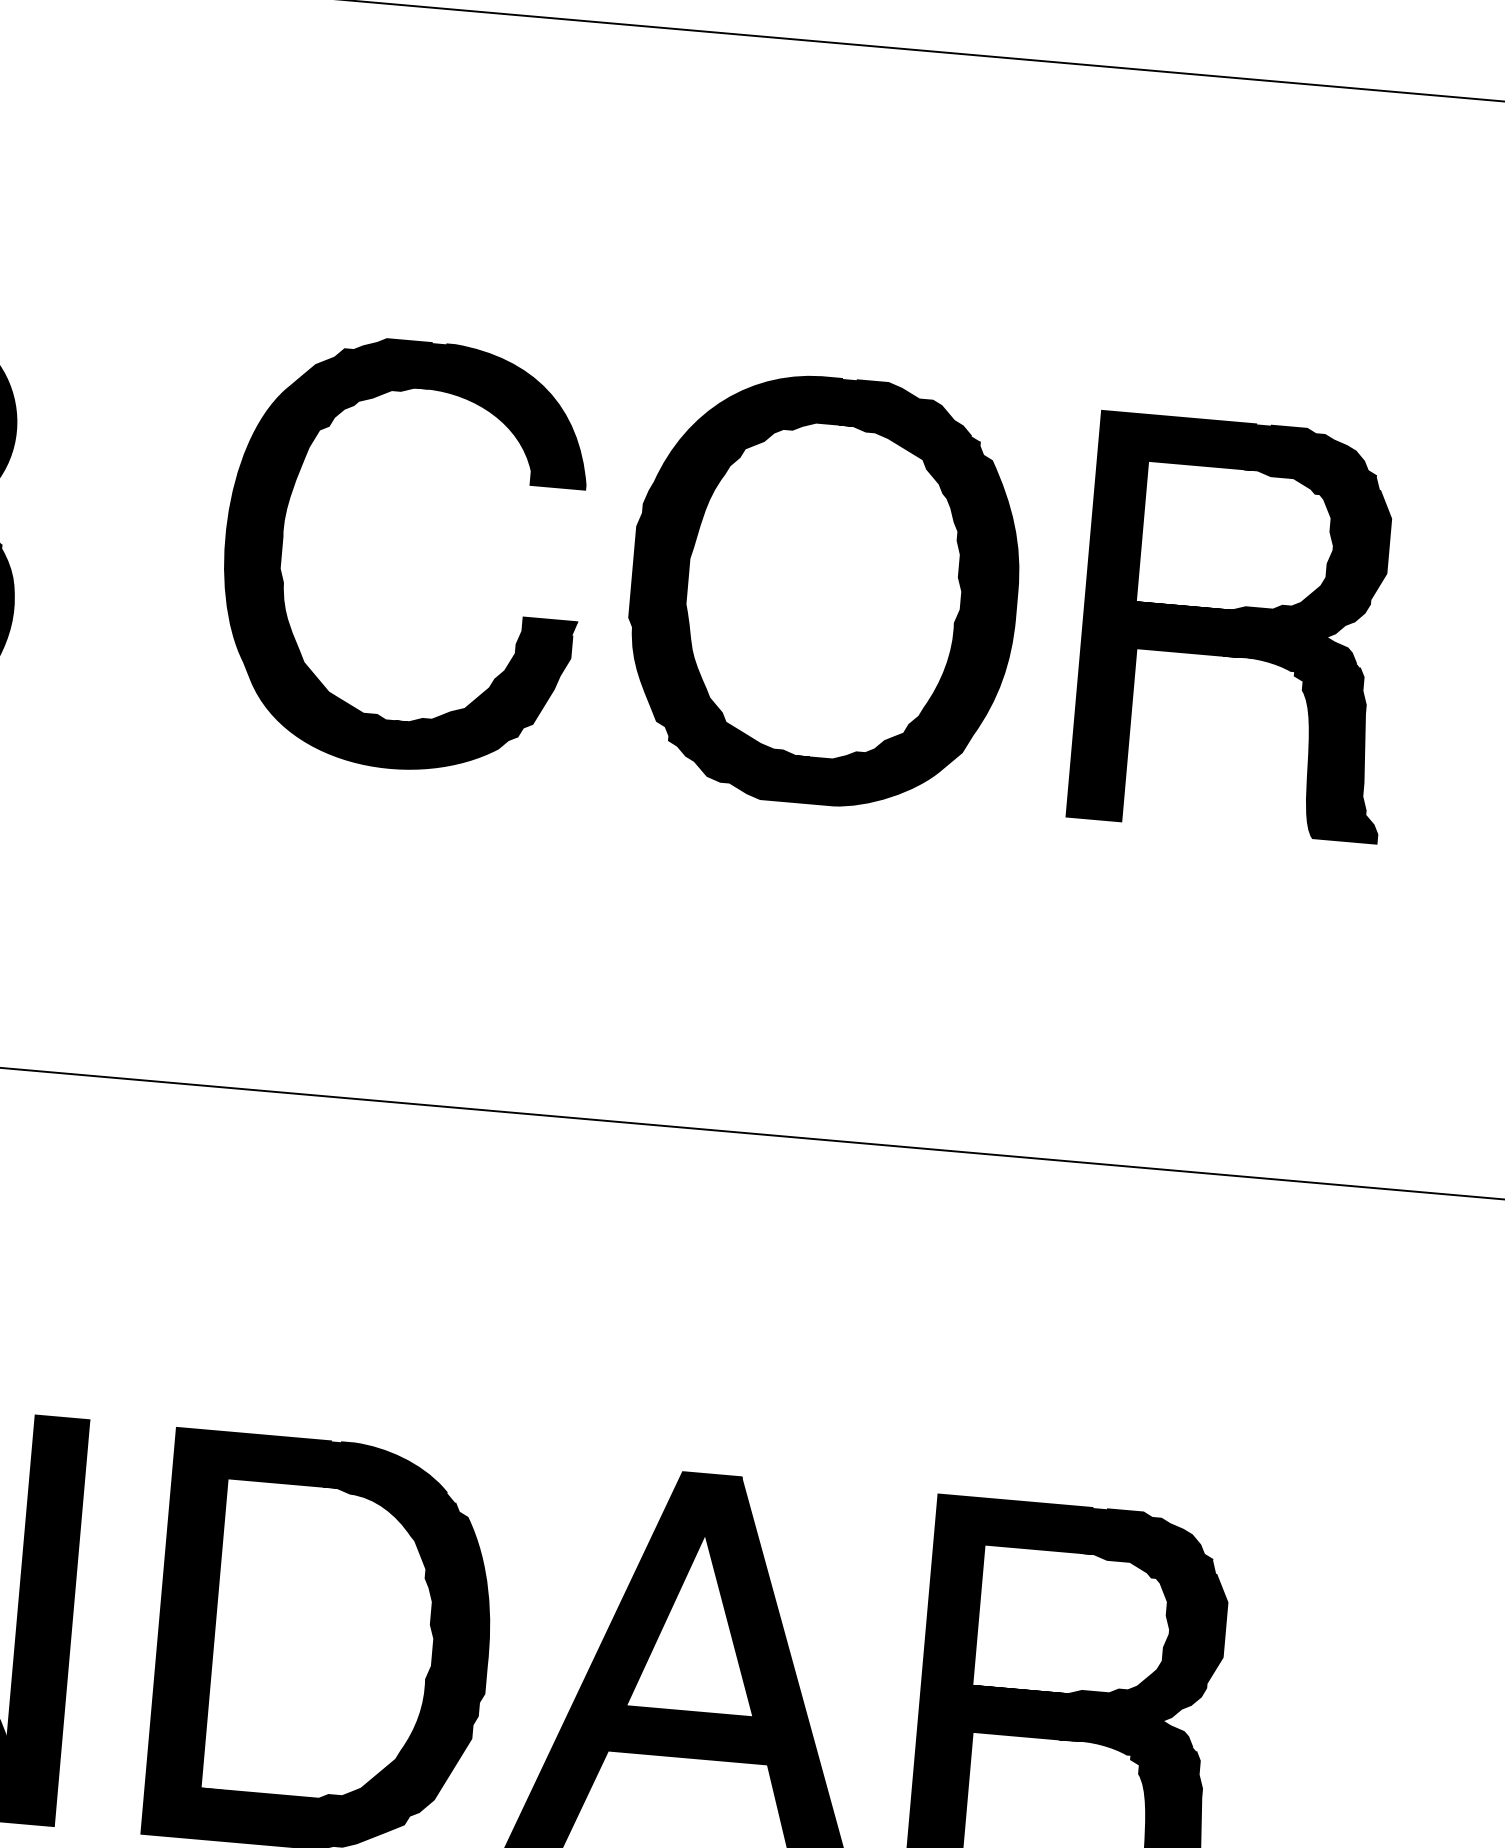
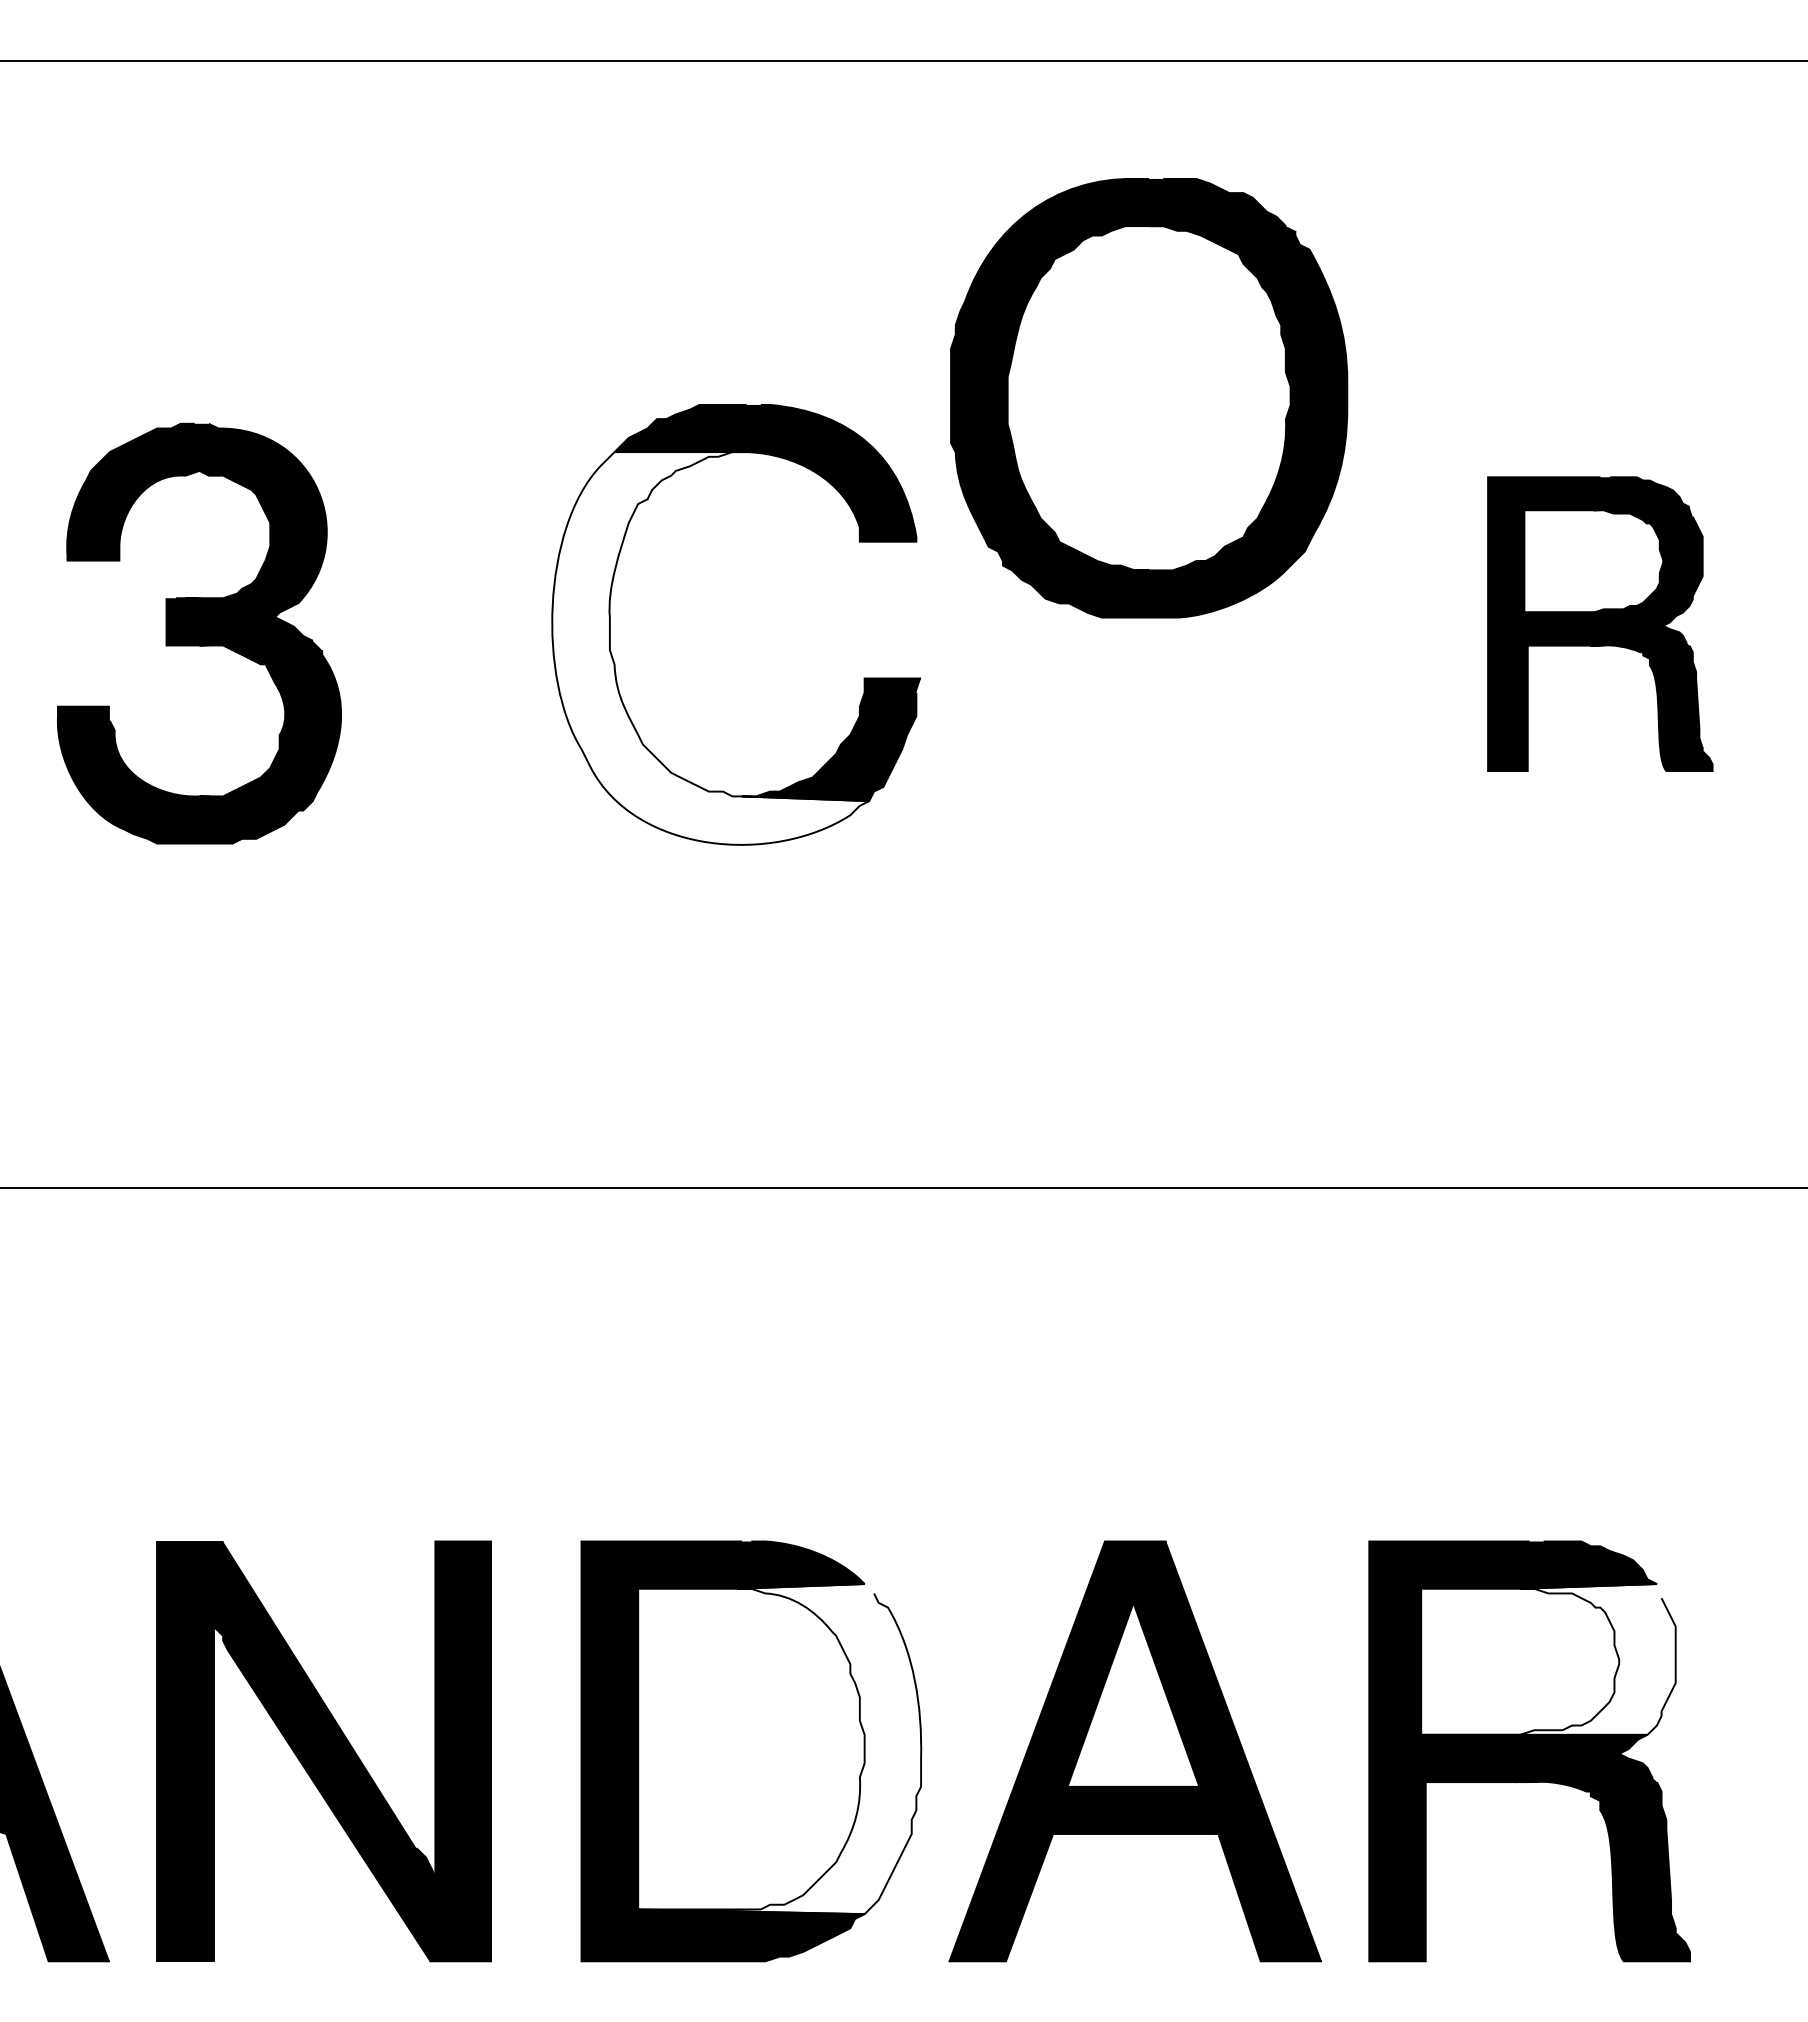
fill: (377, 575) -> (710, 648), removed
part: (824, 591) -> (1149, 398), moved
part: (1239, 626) -> (1600, 623), size x0.7
fill: (1101, 1623) -> (1548, 1659), removed
fill: (350, 1645) -> (779, 1749), removed

